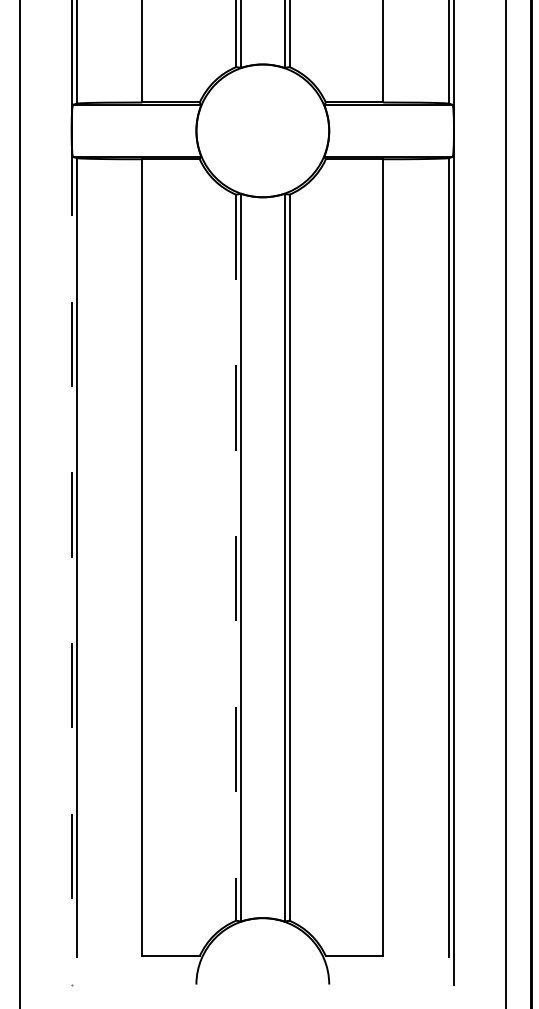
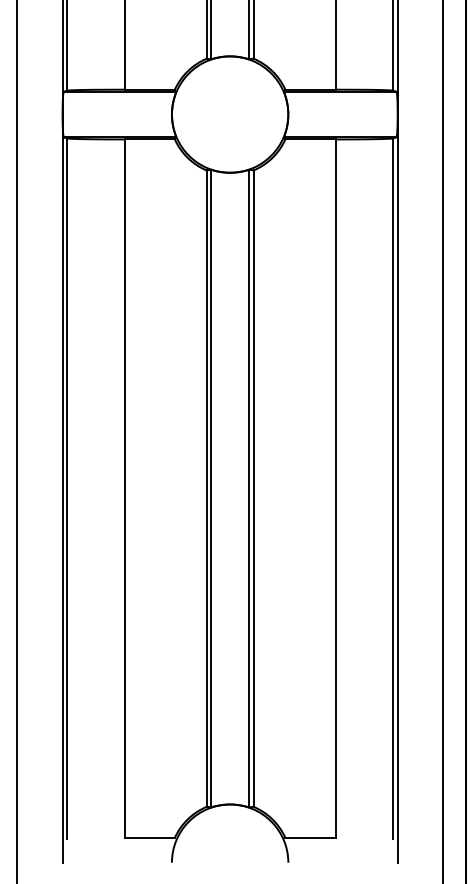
line: (71, 557) -> (62, 488), dashed -> solid
line: (236, 557) -> (207, 488), dashed -> solid

